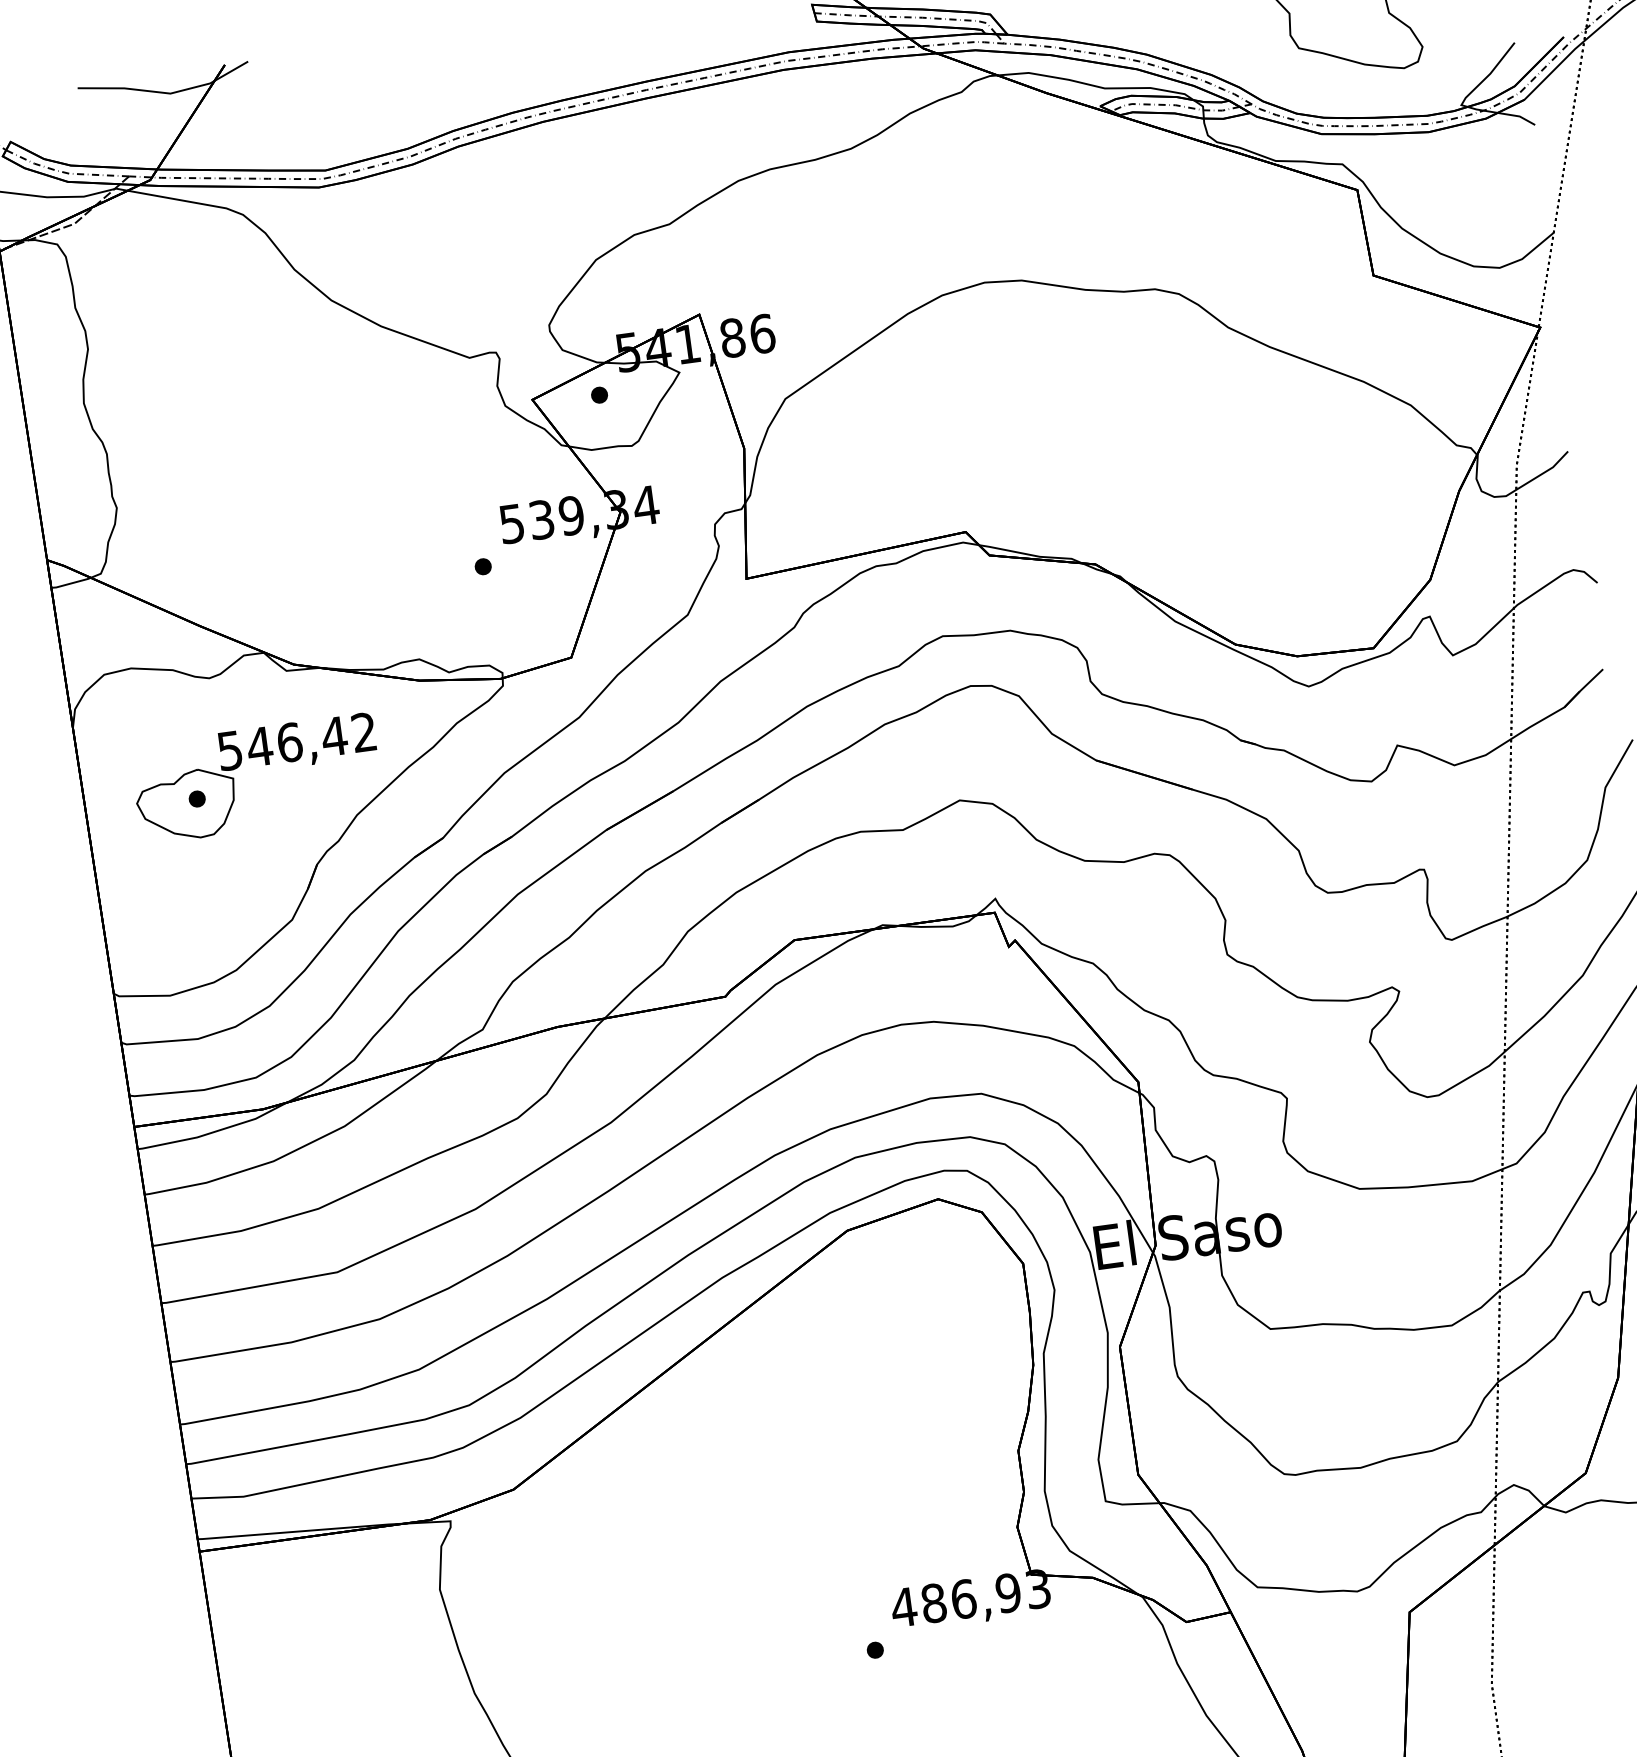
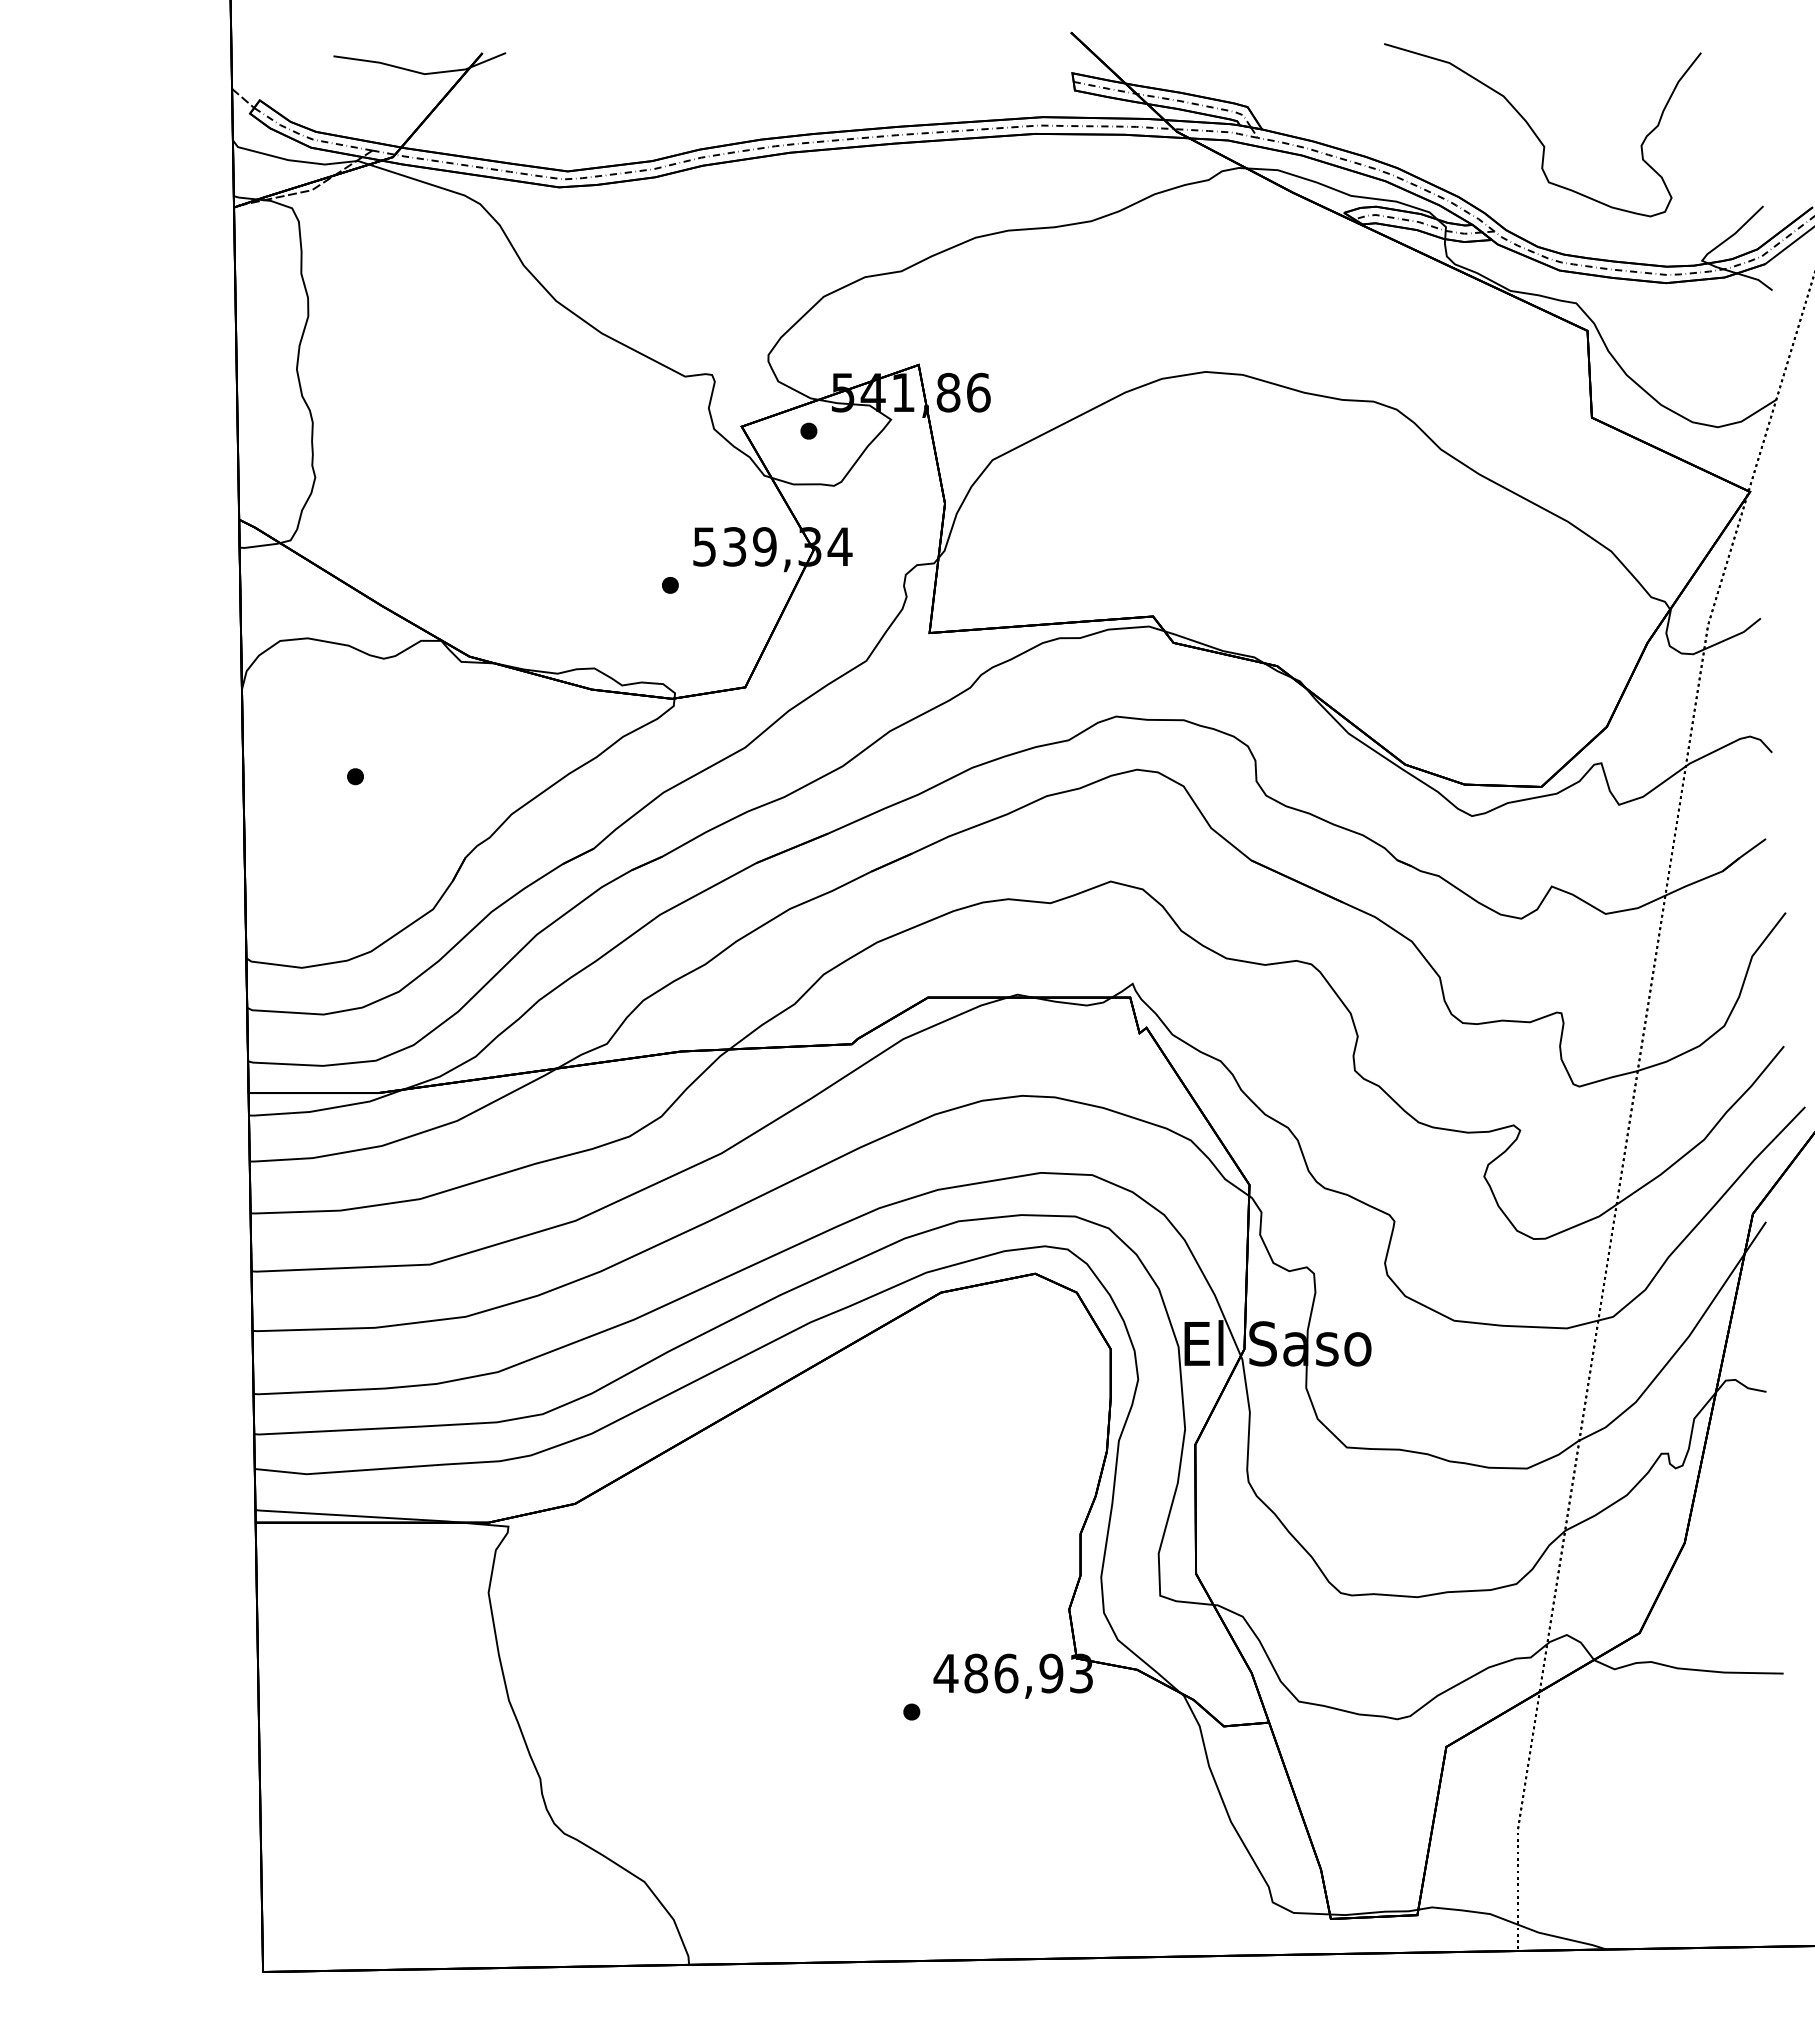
part: (265, 765) -> (427, 752), removed

